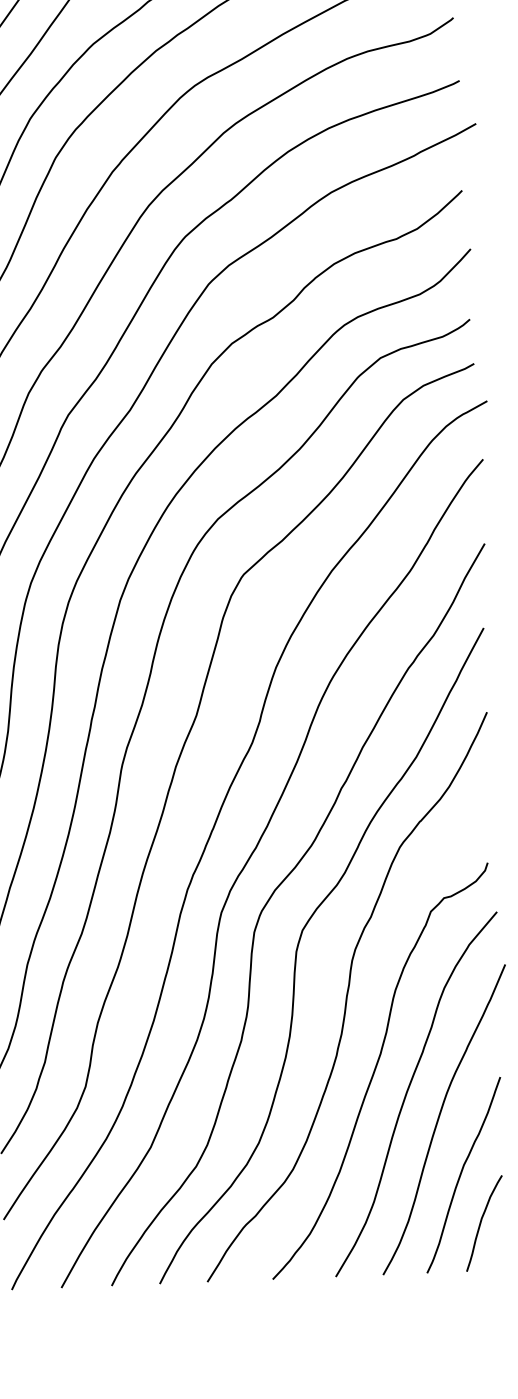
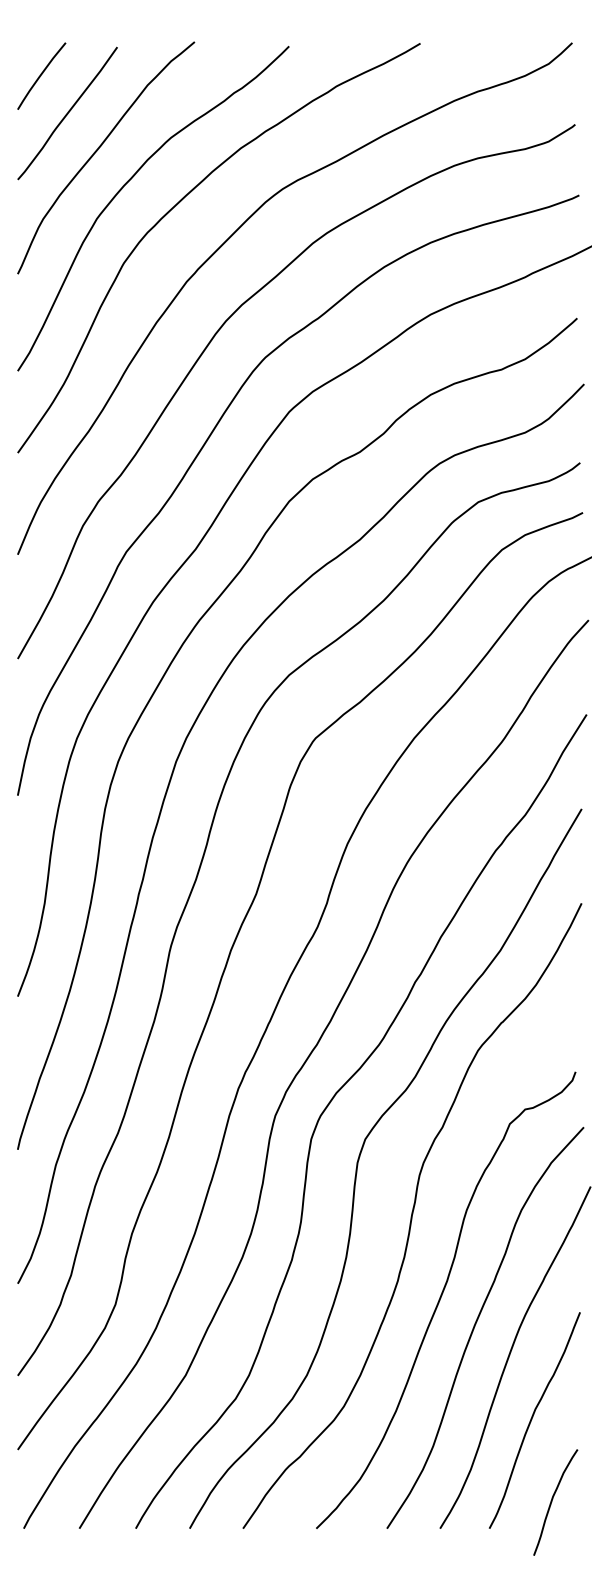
curve: (481, 1223) -> (552, 1502), moved

